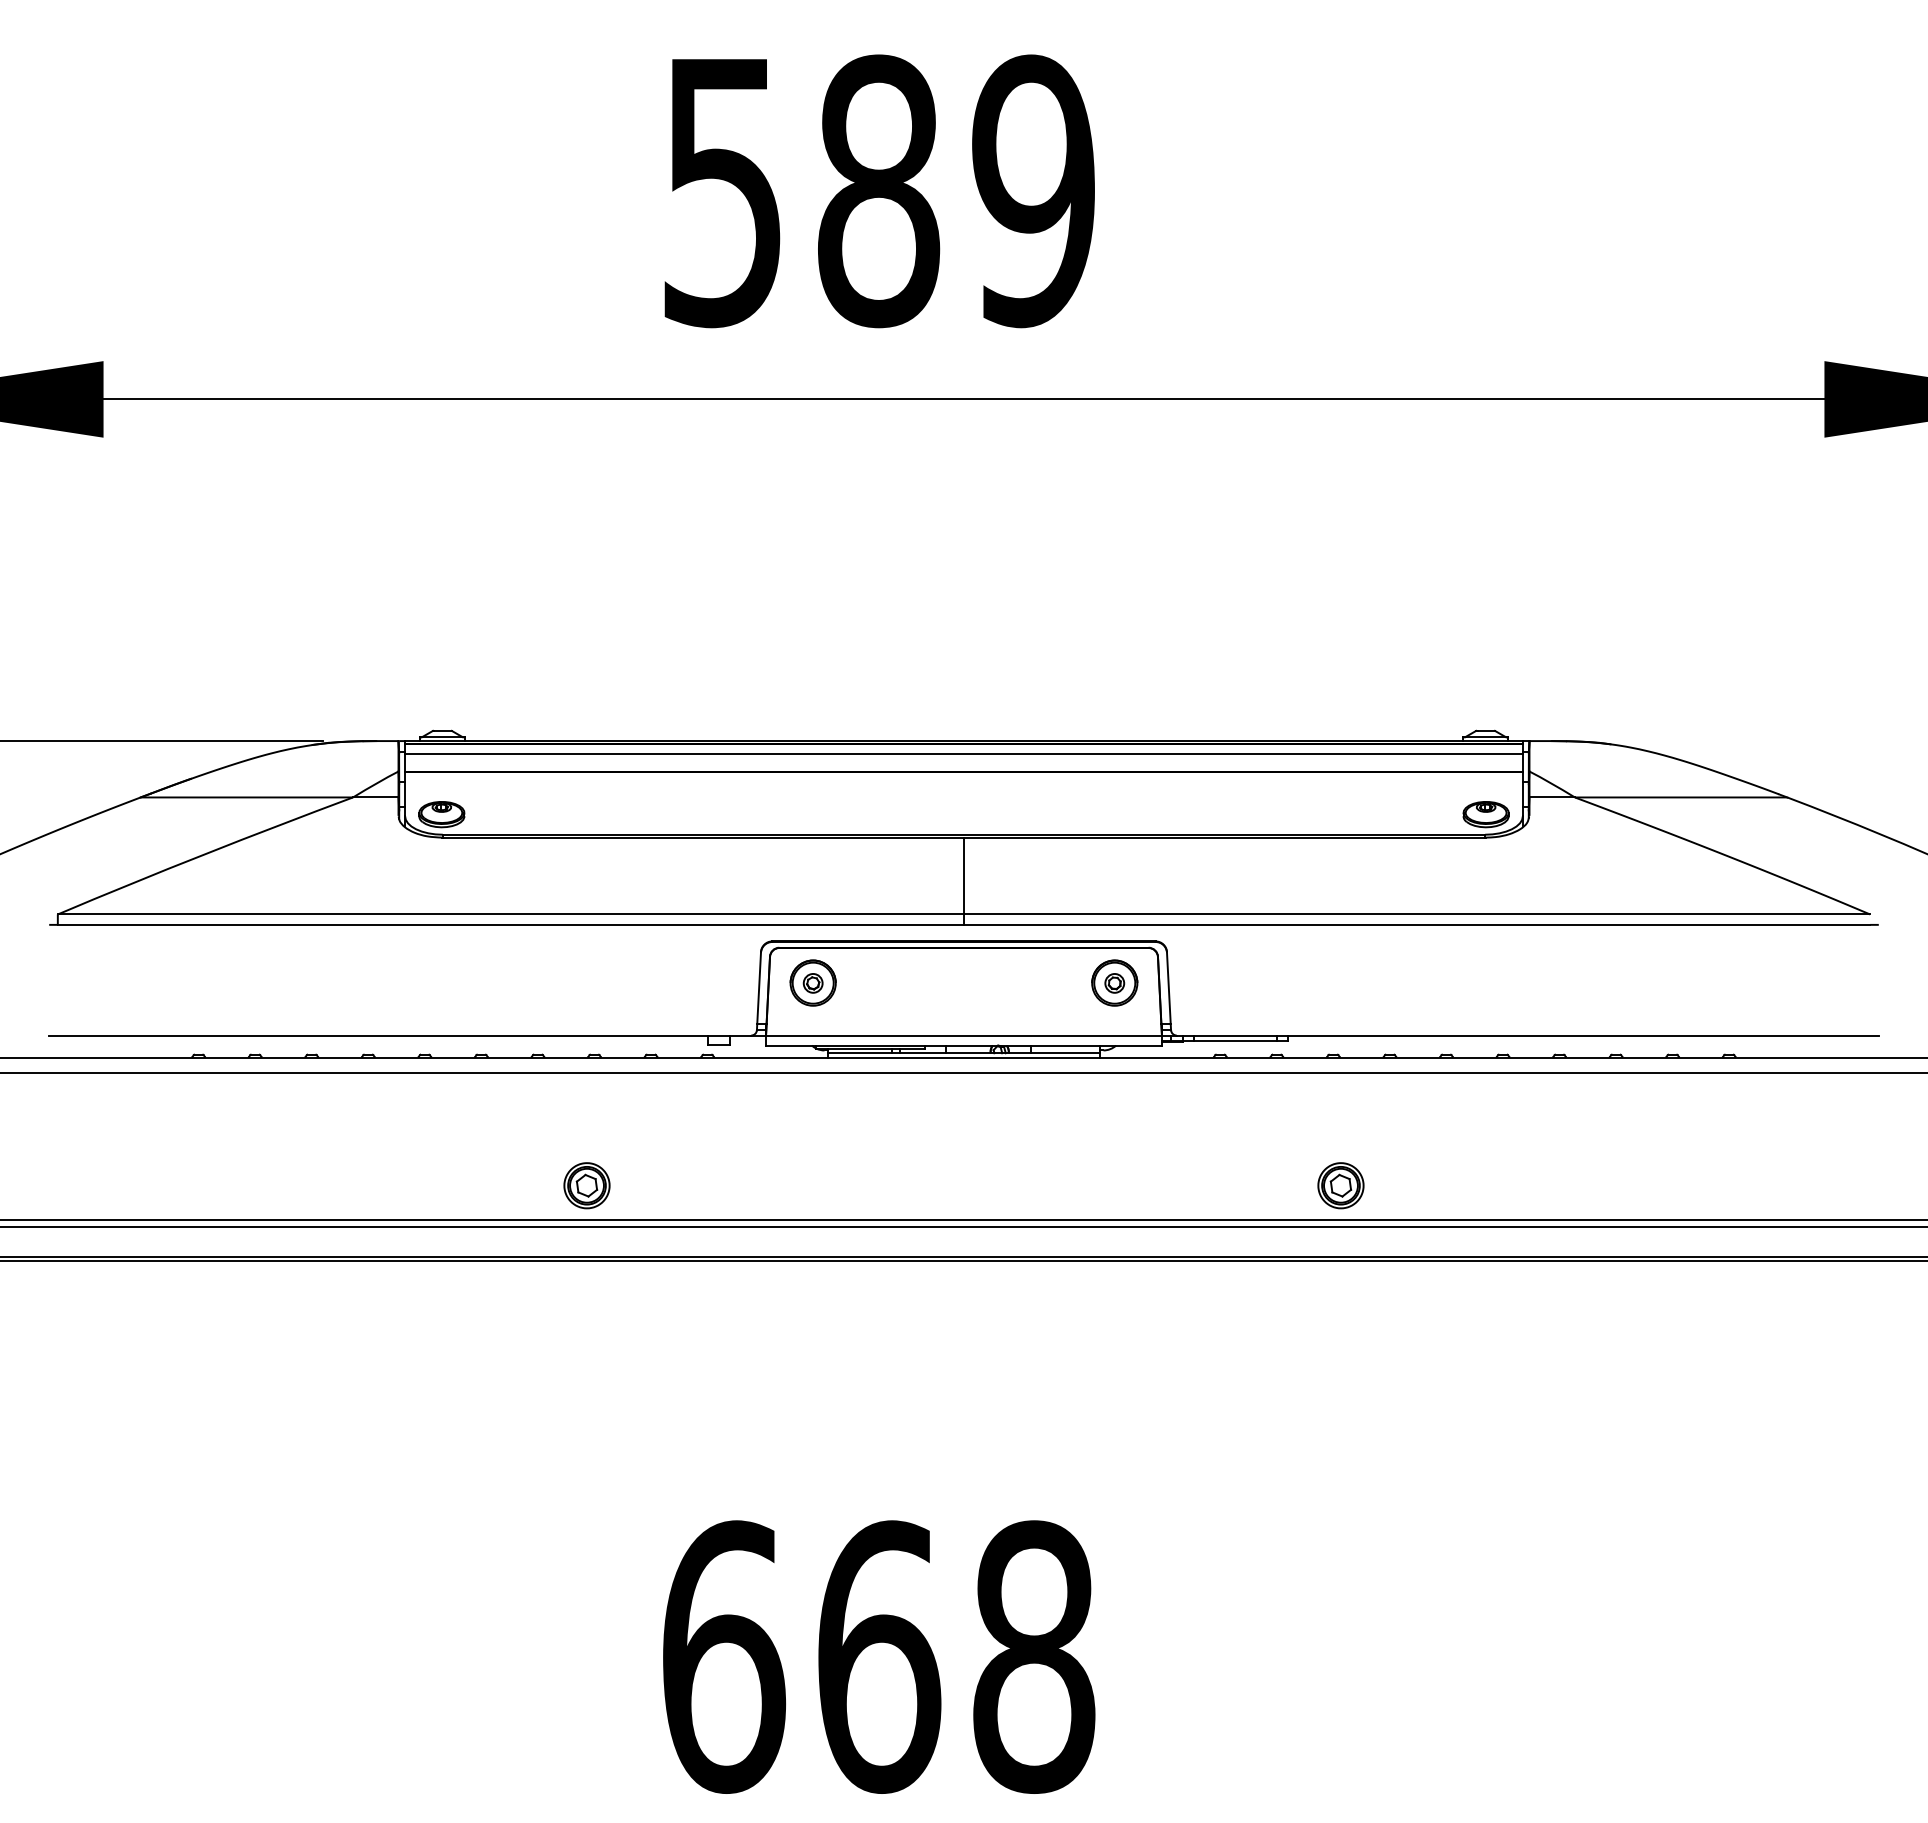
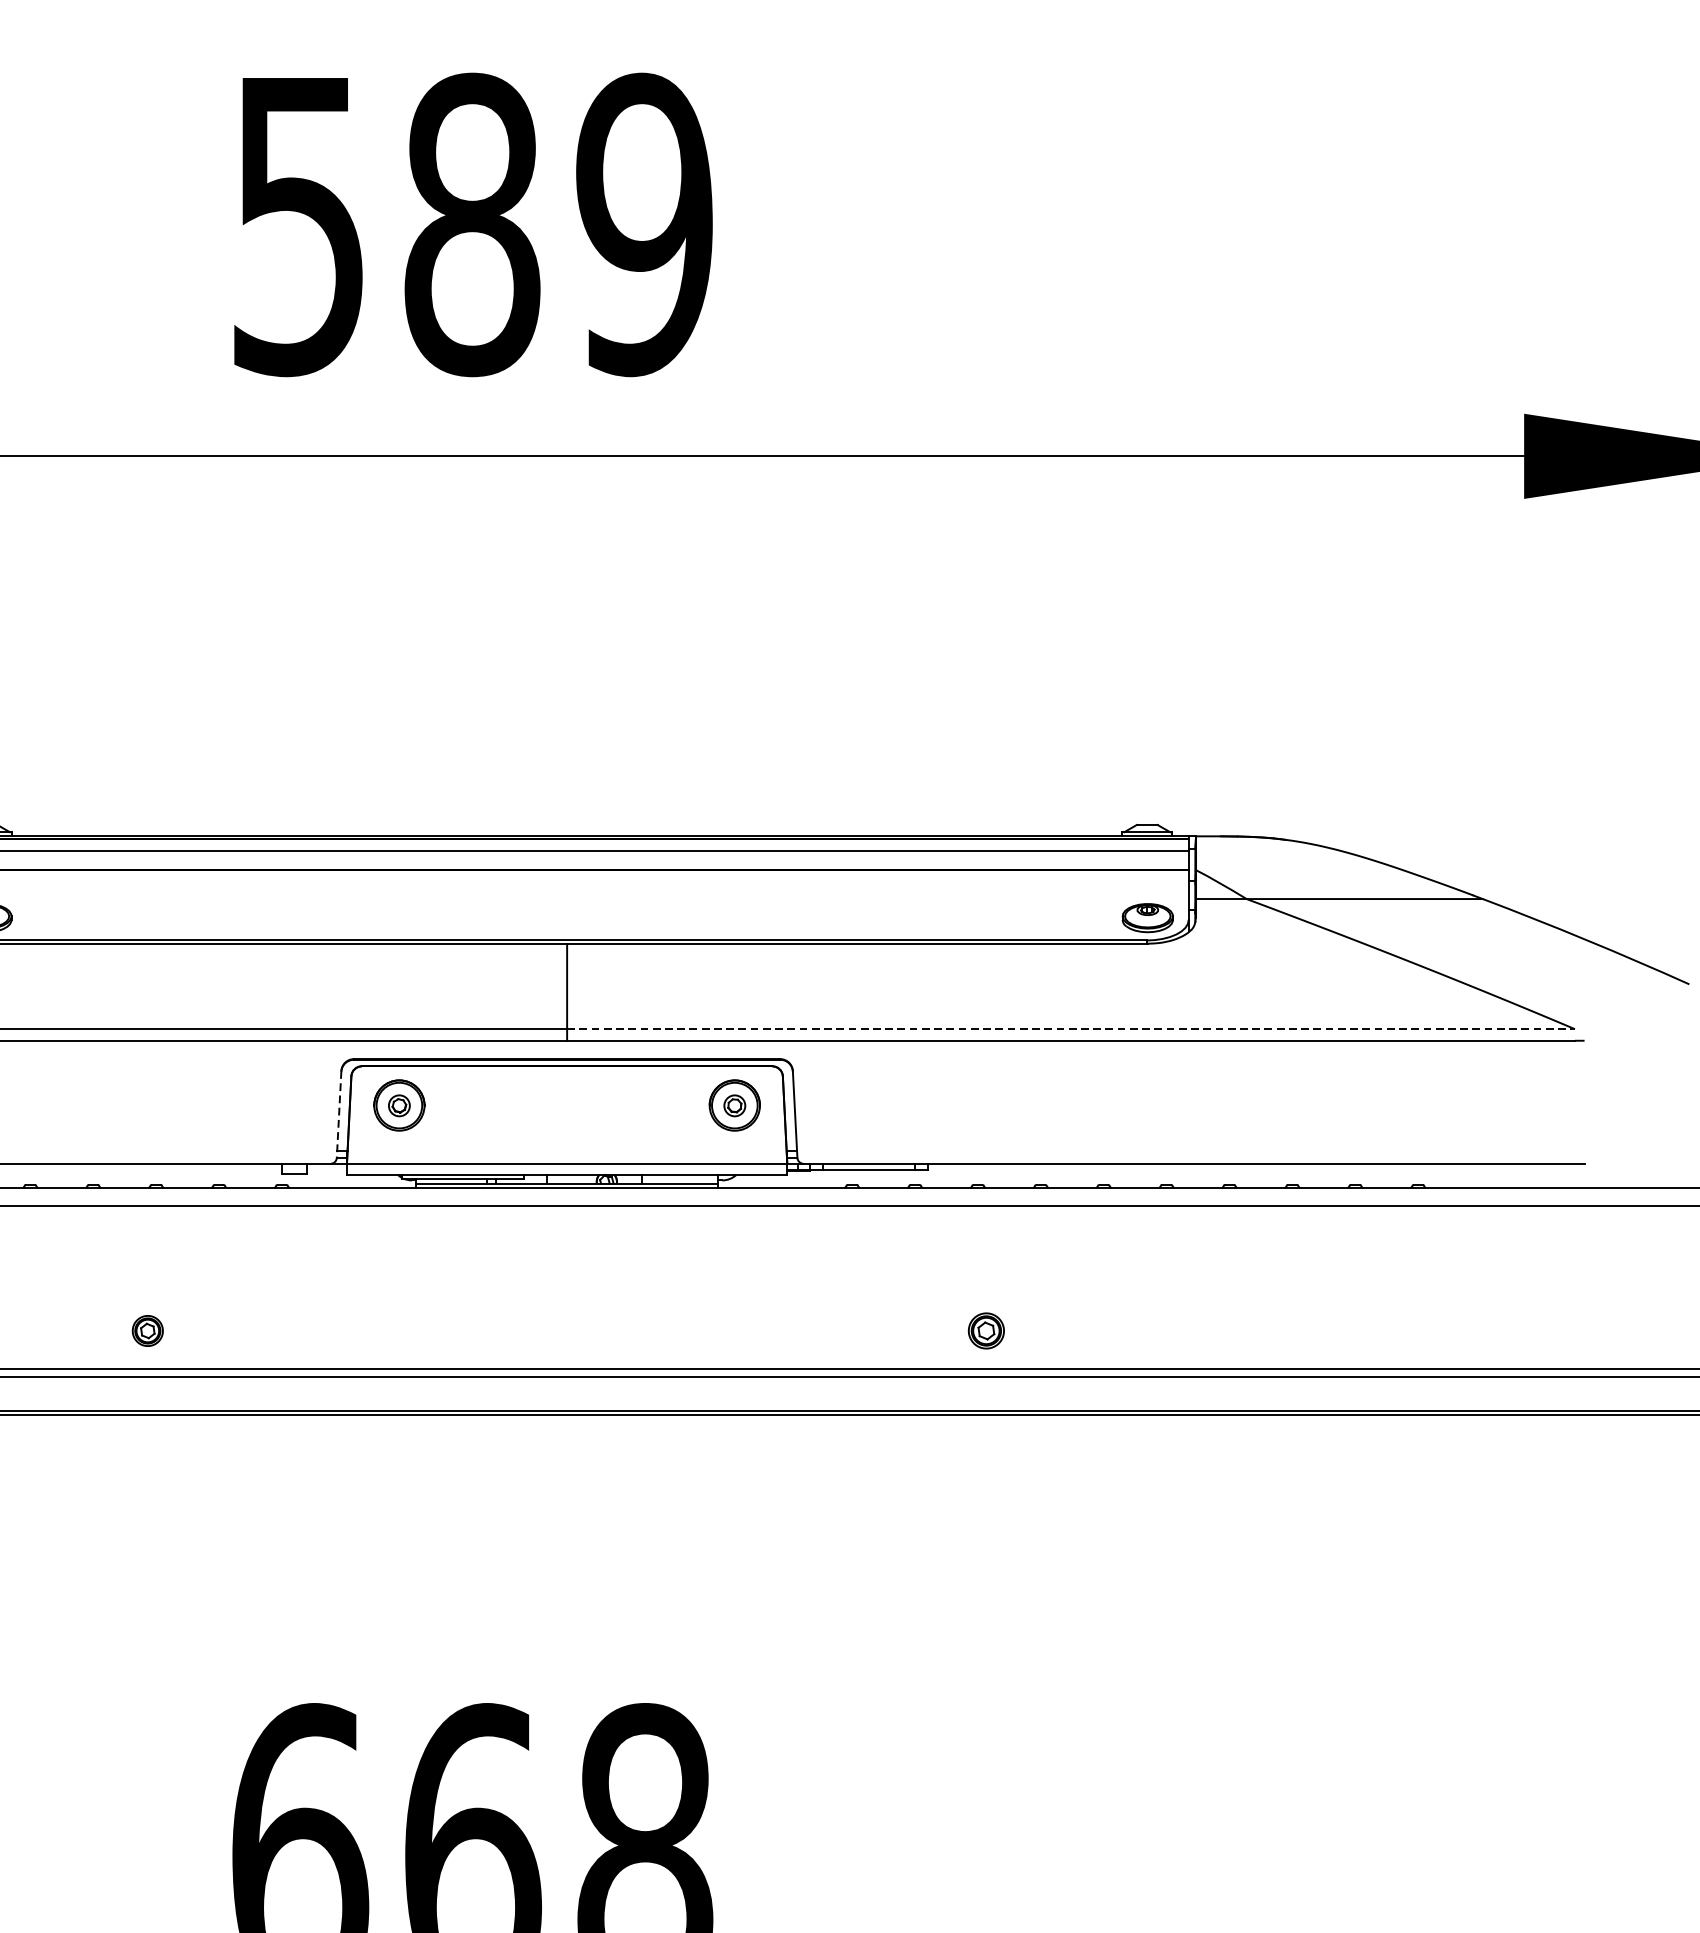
line: (1417, 914) -> (1071, 1029), solid -> dashed
line: (758, 991) -> (338, 1114), solid -> dashed
part: (586, 1185) -> (147, 1330), size x0.6
part: (1340, 1185) -> (985, 1330), size x0.7

